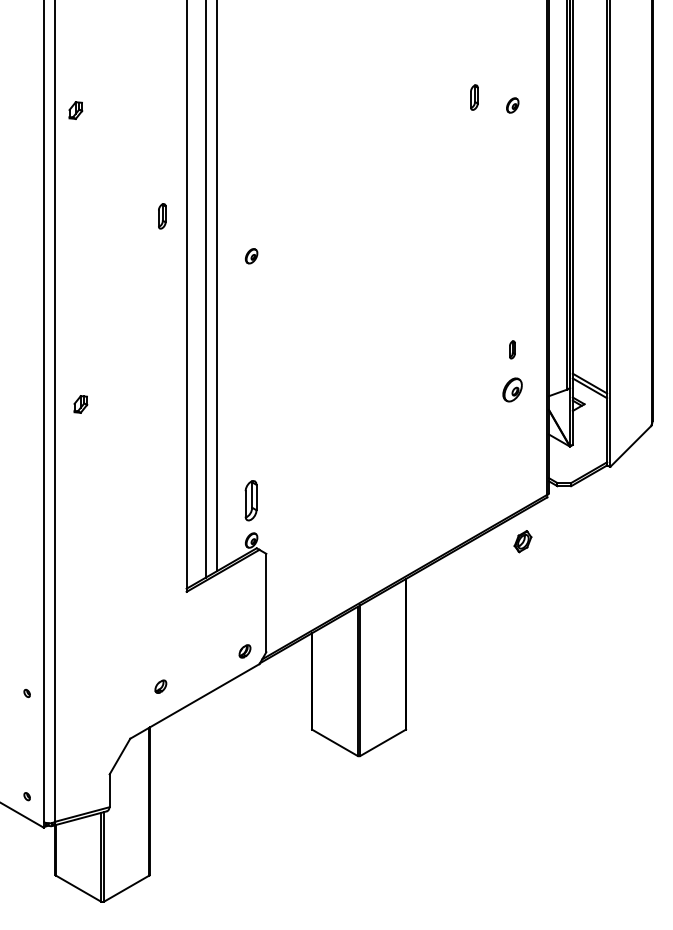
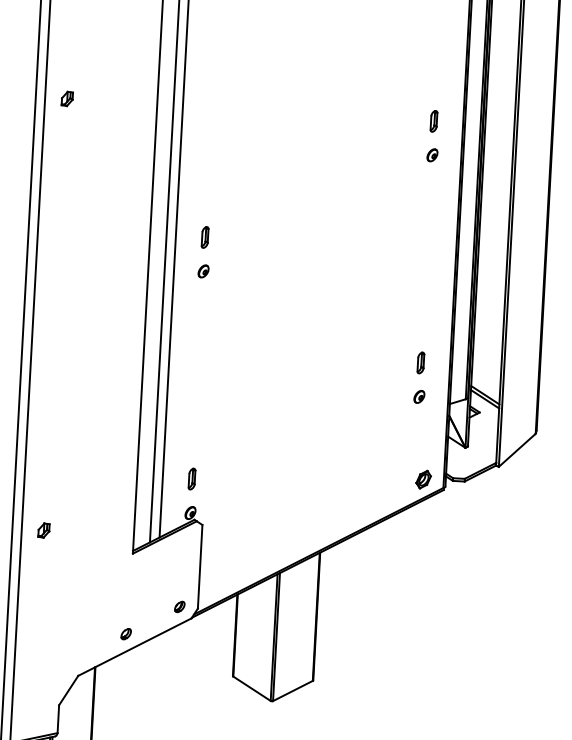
part: (474, 97) -> (434, 121), moved
part: (75, 110) -> (67, 98), moved
part: (162, 216) -> (205, 237), moved
part: (512, 349) -> (421, 362), size x1.43
part: (512, 389) -> (419, 396), size x0.62
part: (80, 404) -> (43, 530), moved
part: (251, 500) -> (192, 478), size x0.62
part: (522, 541) -> (423, 479), moved
part: (160, 686) -> (125, 633), moved

